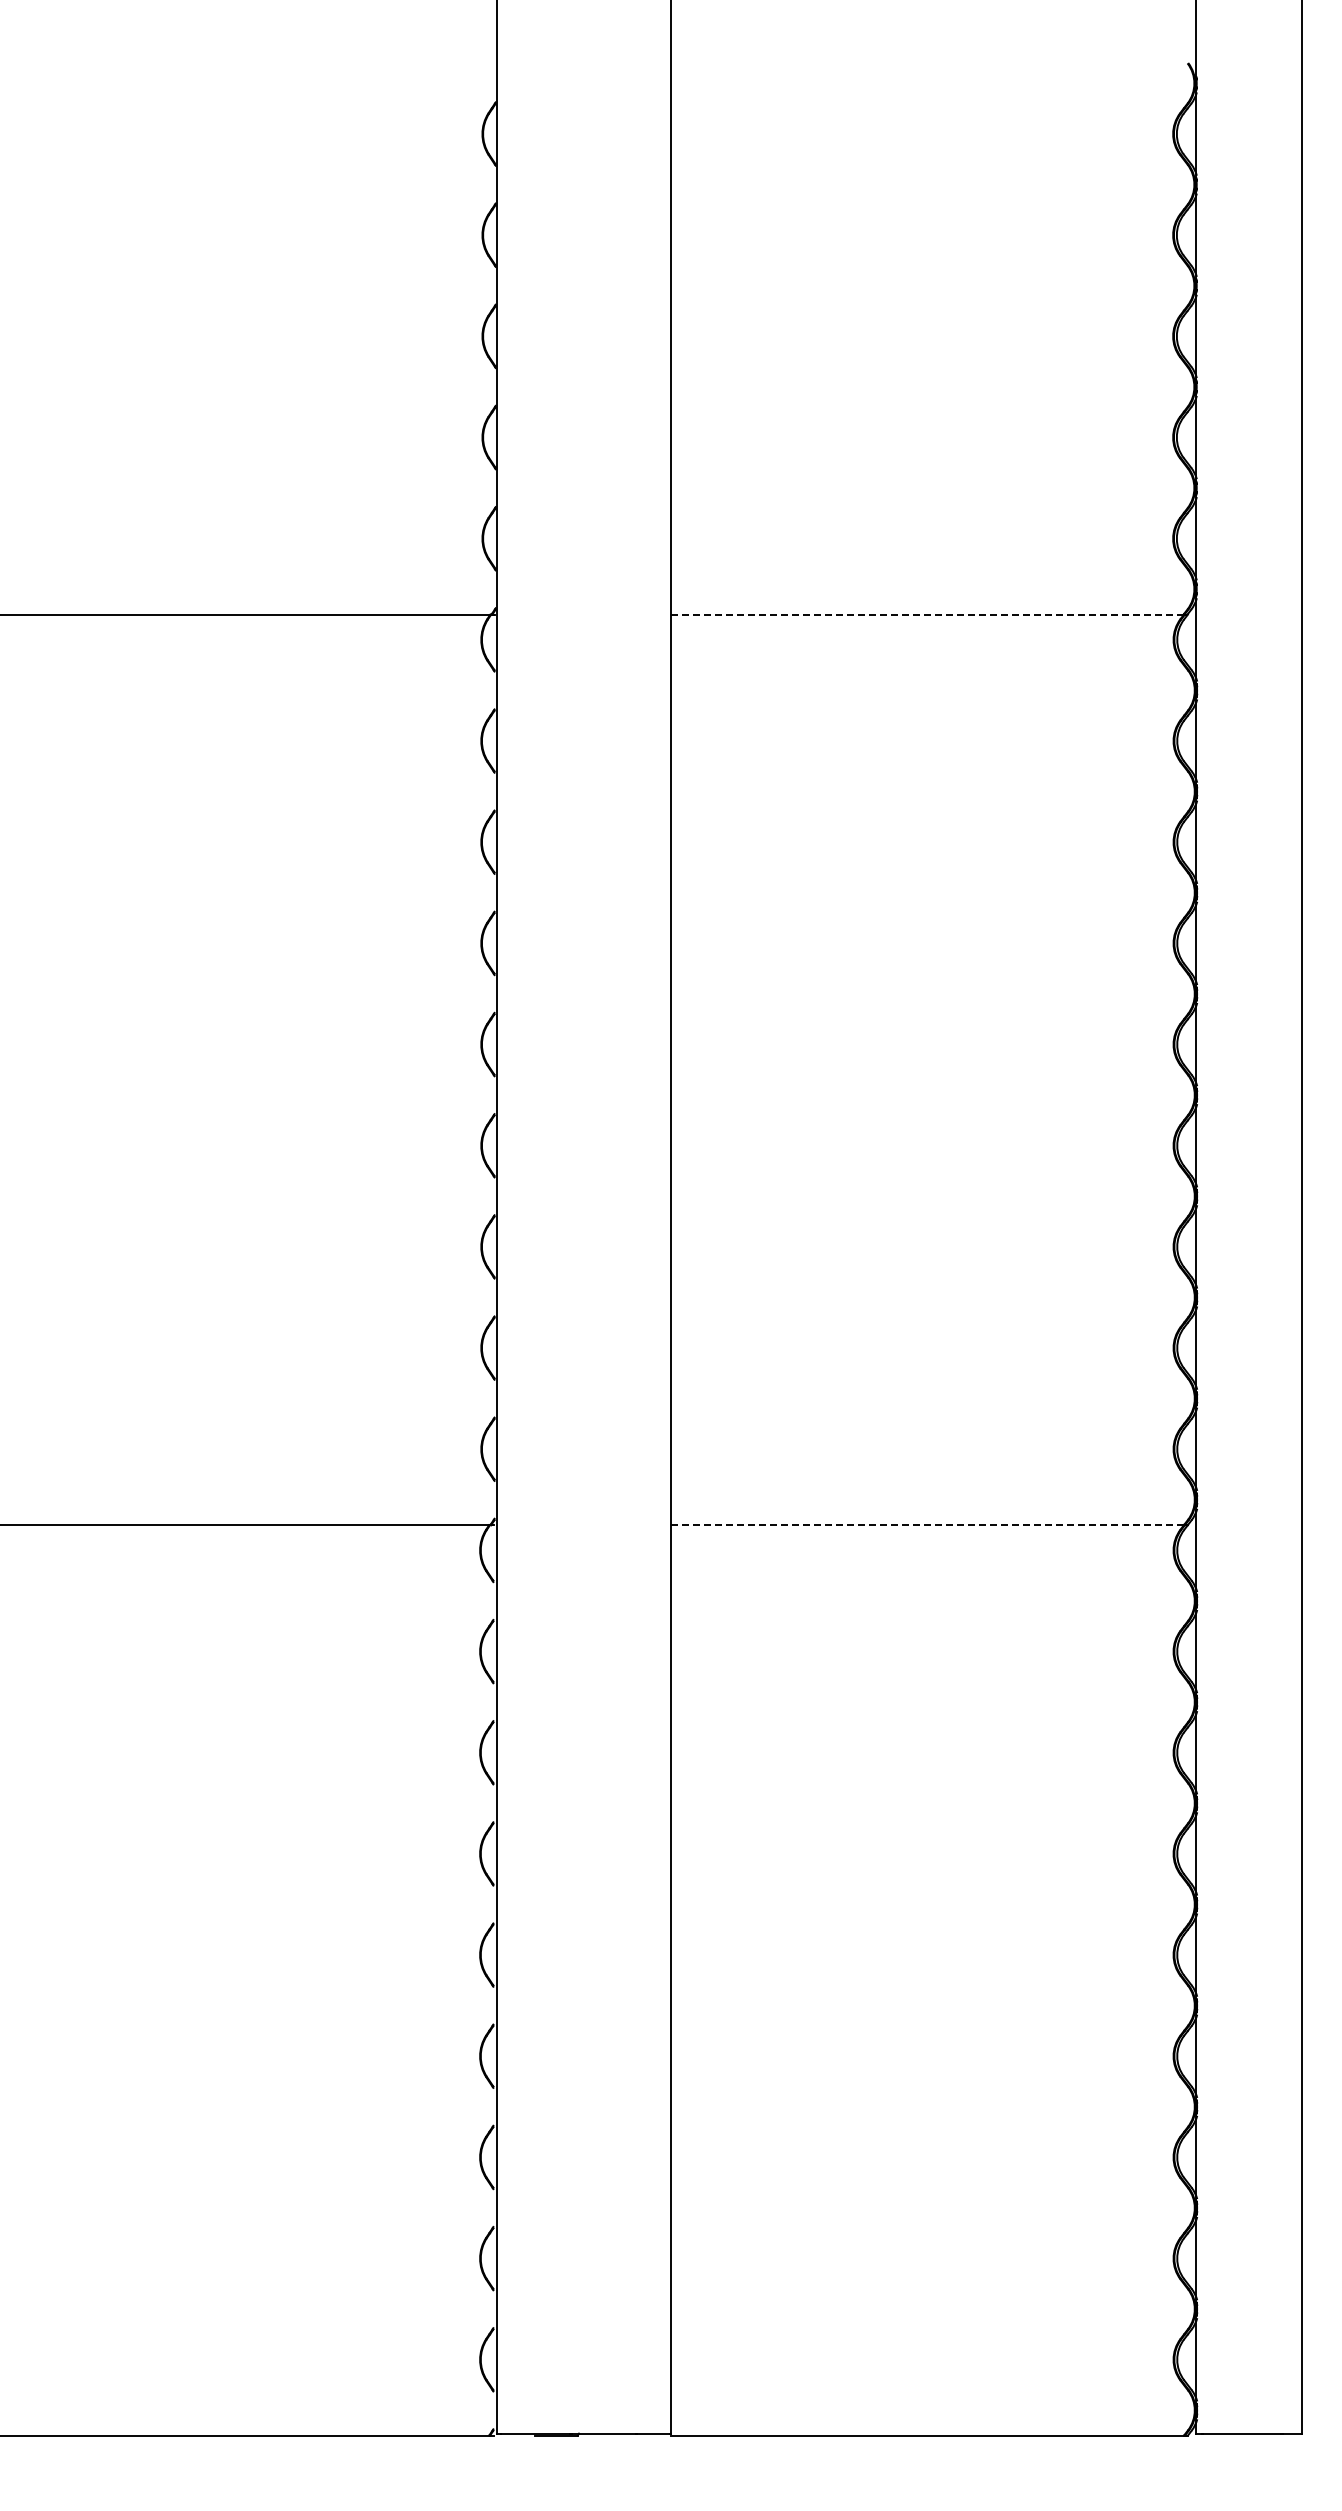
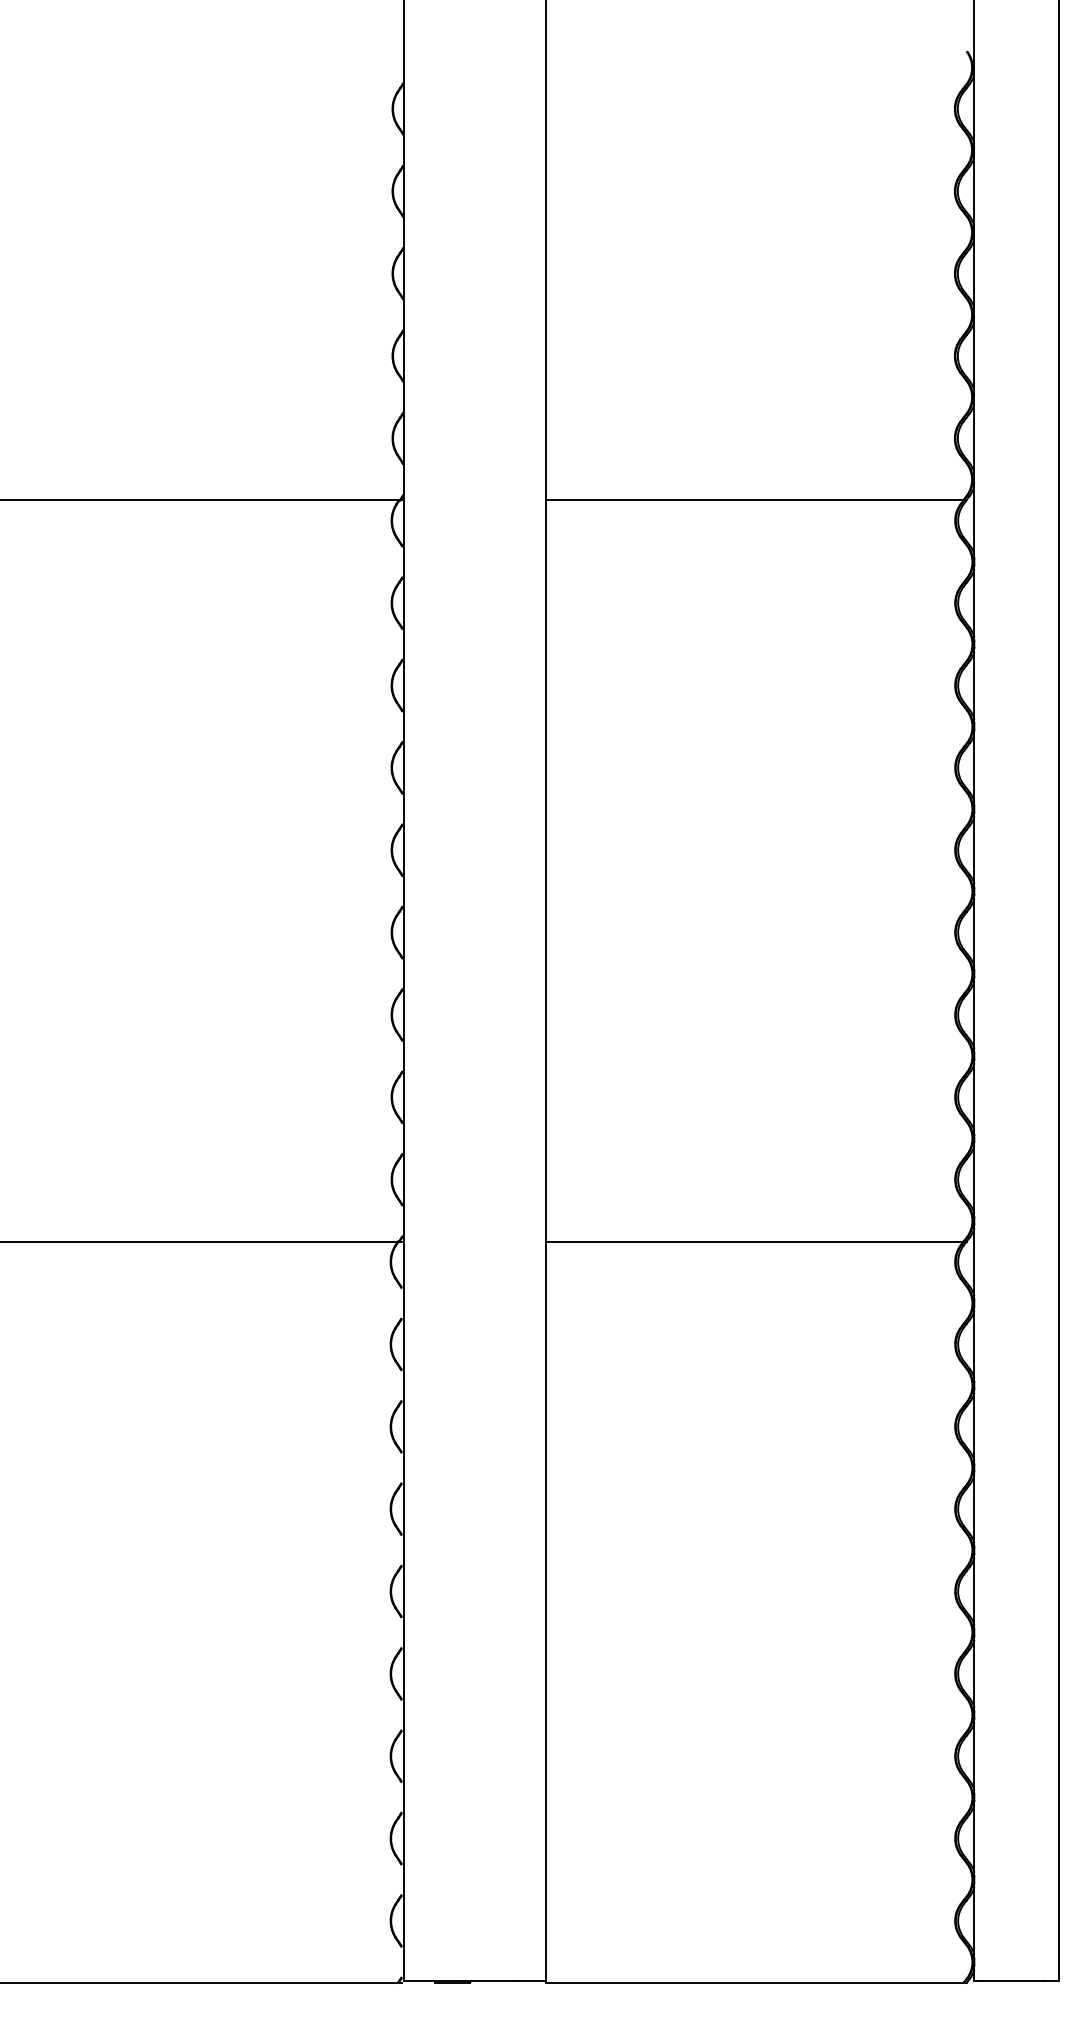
line: (928, 614) -> (755, 500), dashed -> solid
line: (928, 1525) -> (755, 1241), dashed -> solid

